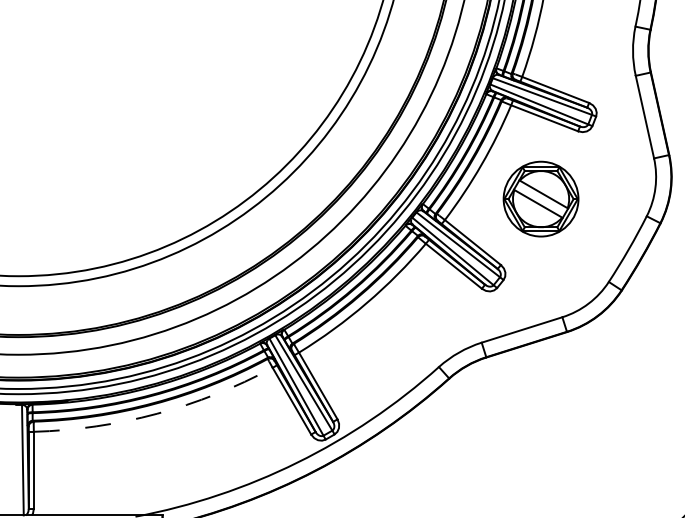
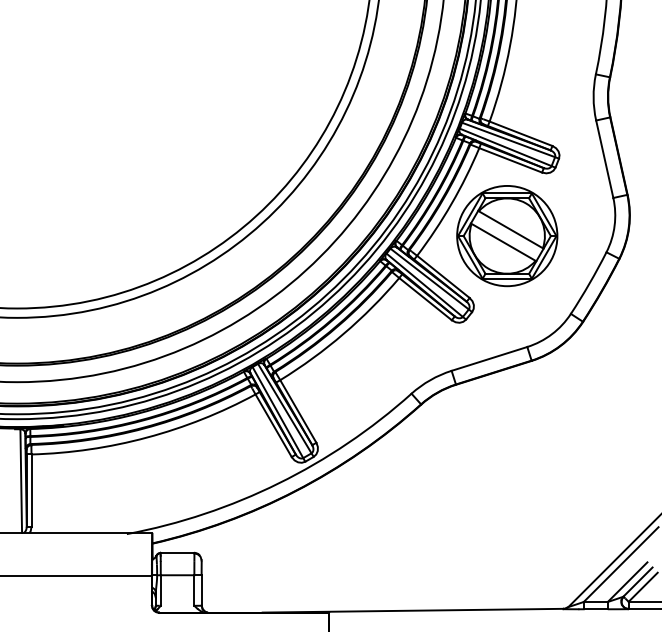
part: (541, 199) -> (507, 236), size x1.43
arc: (157, 413) -> (147, 437), dashed -> solid

